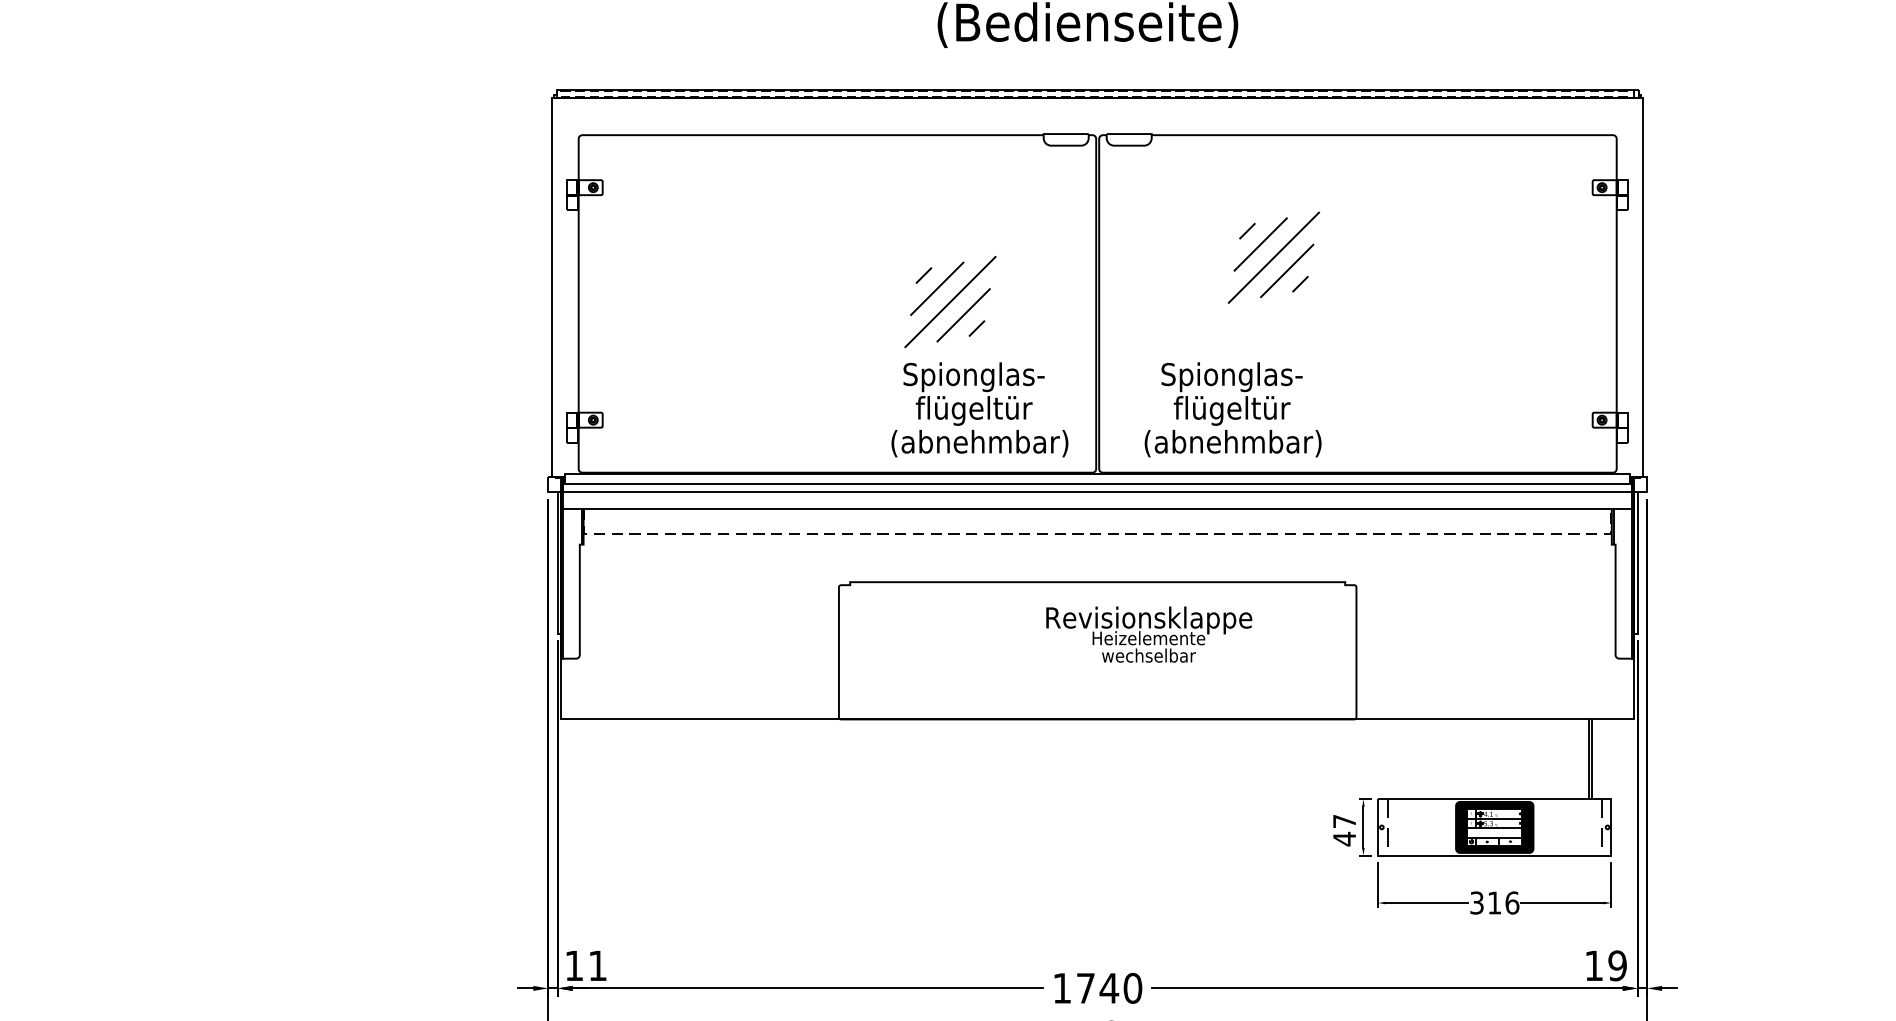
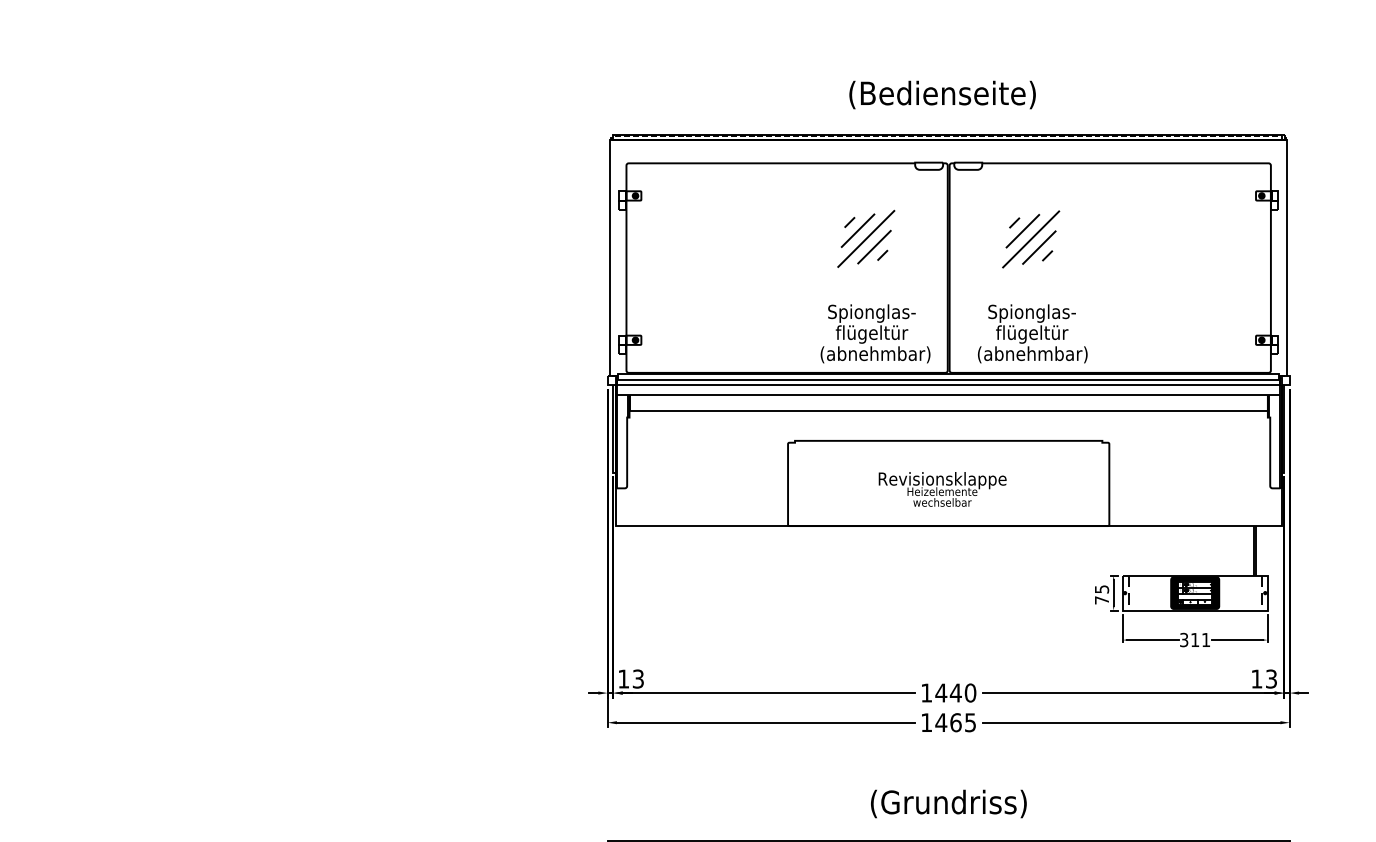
part: (1274, 257) -> (1031, 239), moved
part: (950, 301) -> (866, 238), moved
line: (1097, 534) -> (948, 411), dashed -> solid
text: (1148, 634) -> (942, 489), moved
text: (1345, 829) -> (1102, 594), 47 -> 75
text: (1512, 902) -> (1206, 639), 316 -> 311
text: (596, 964) -> (637, 678), 11 -> 13
text: (1617, 964) -> (1271, 678), 19 -> 13
text: (1086, 987) -> (941, 692), 1740 -> 1440

